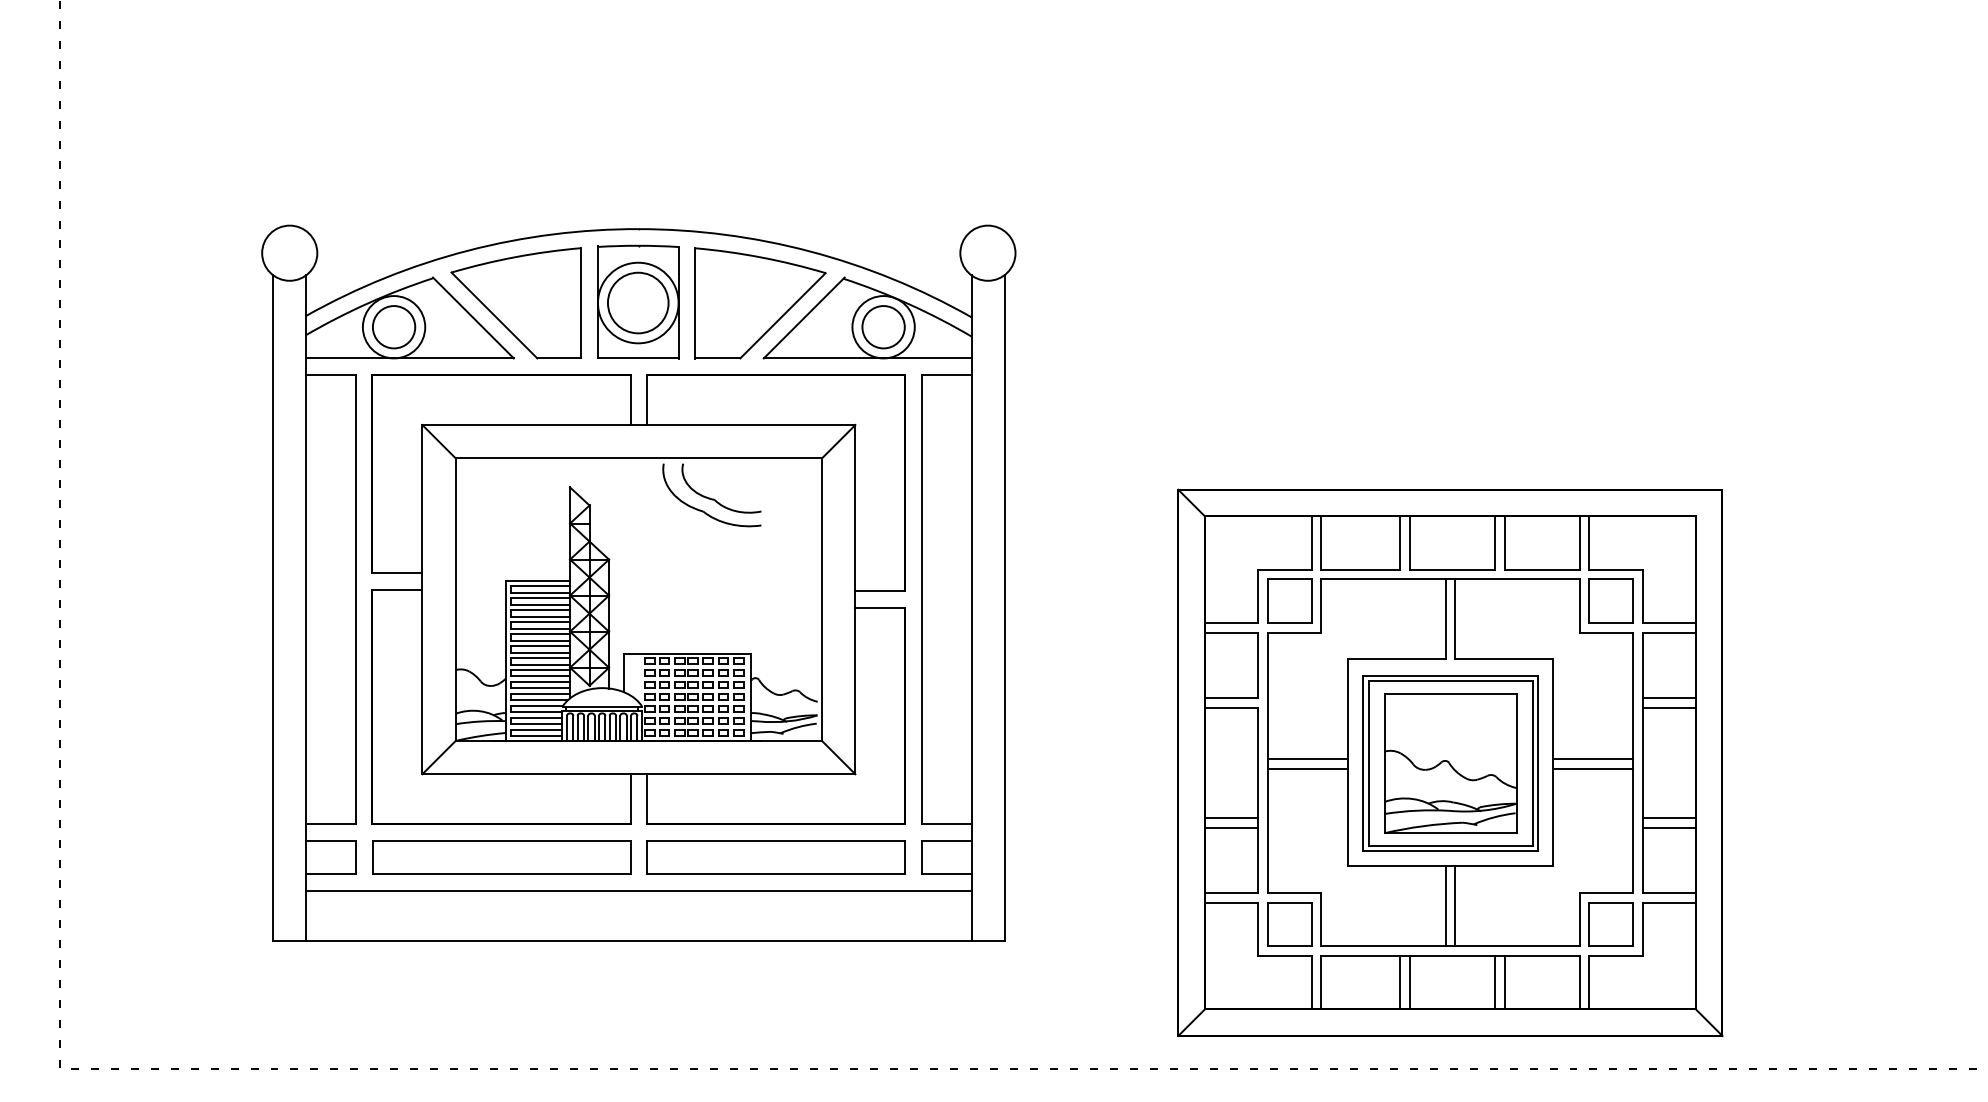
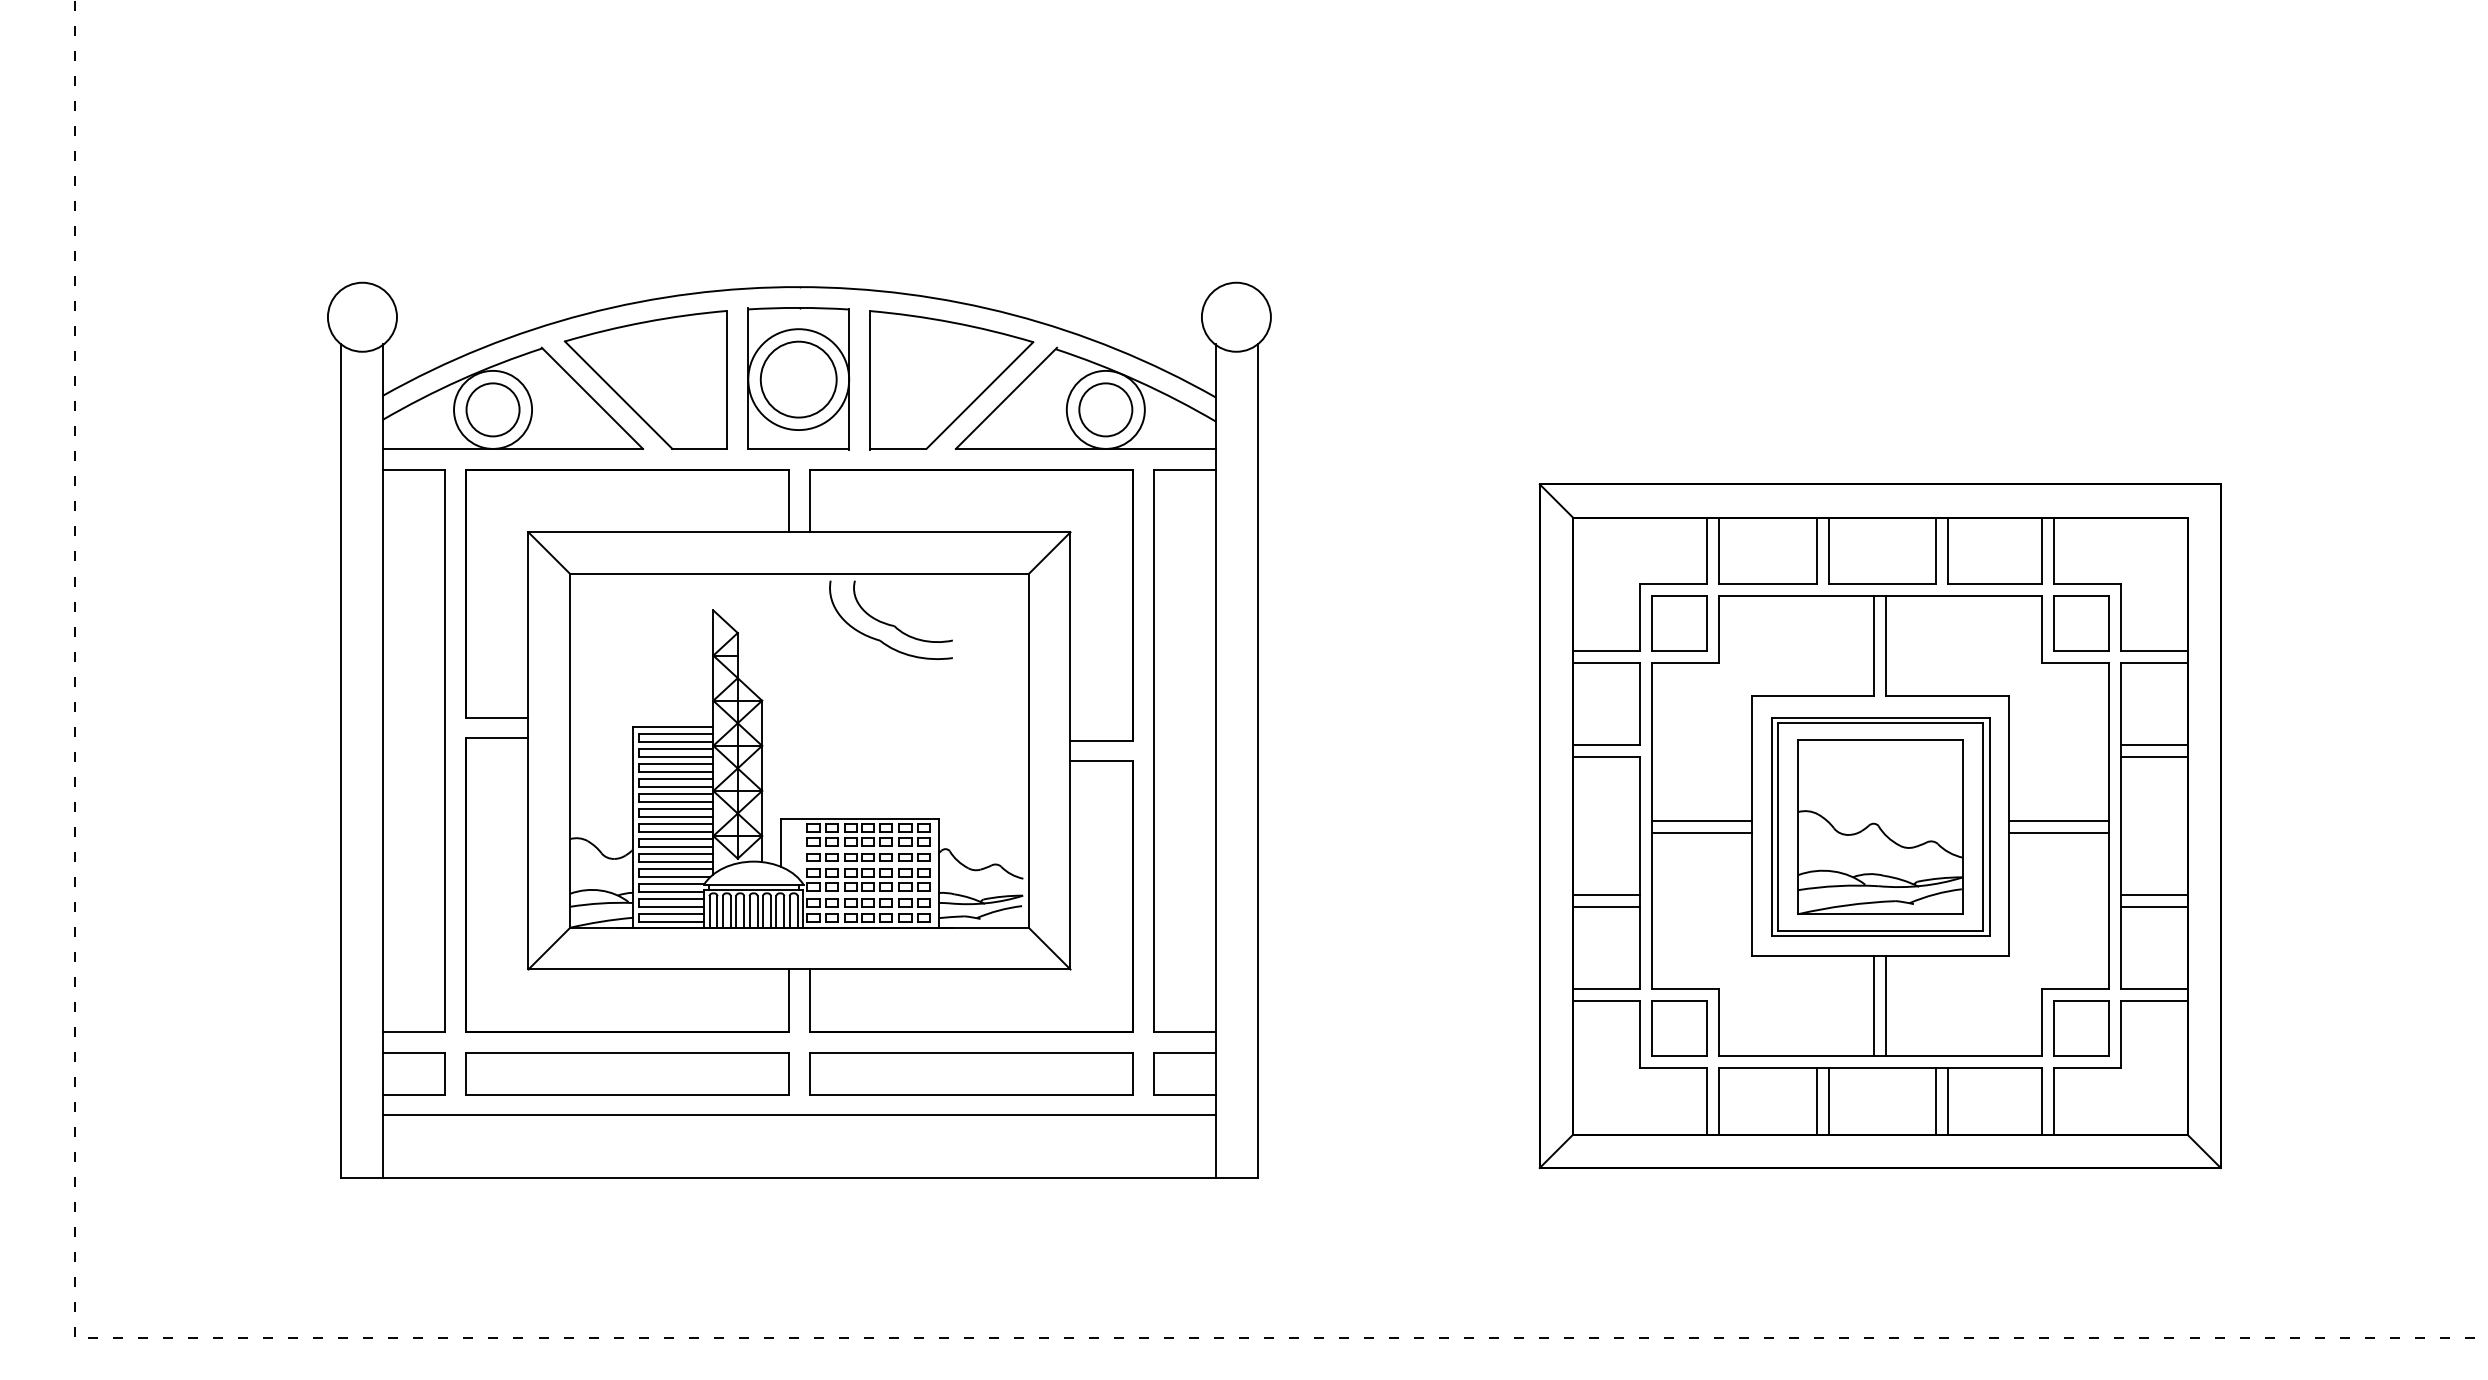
part: (1449, 763) -> (1879, 826), moved

